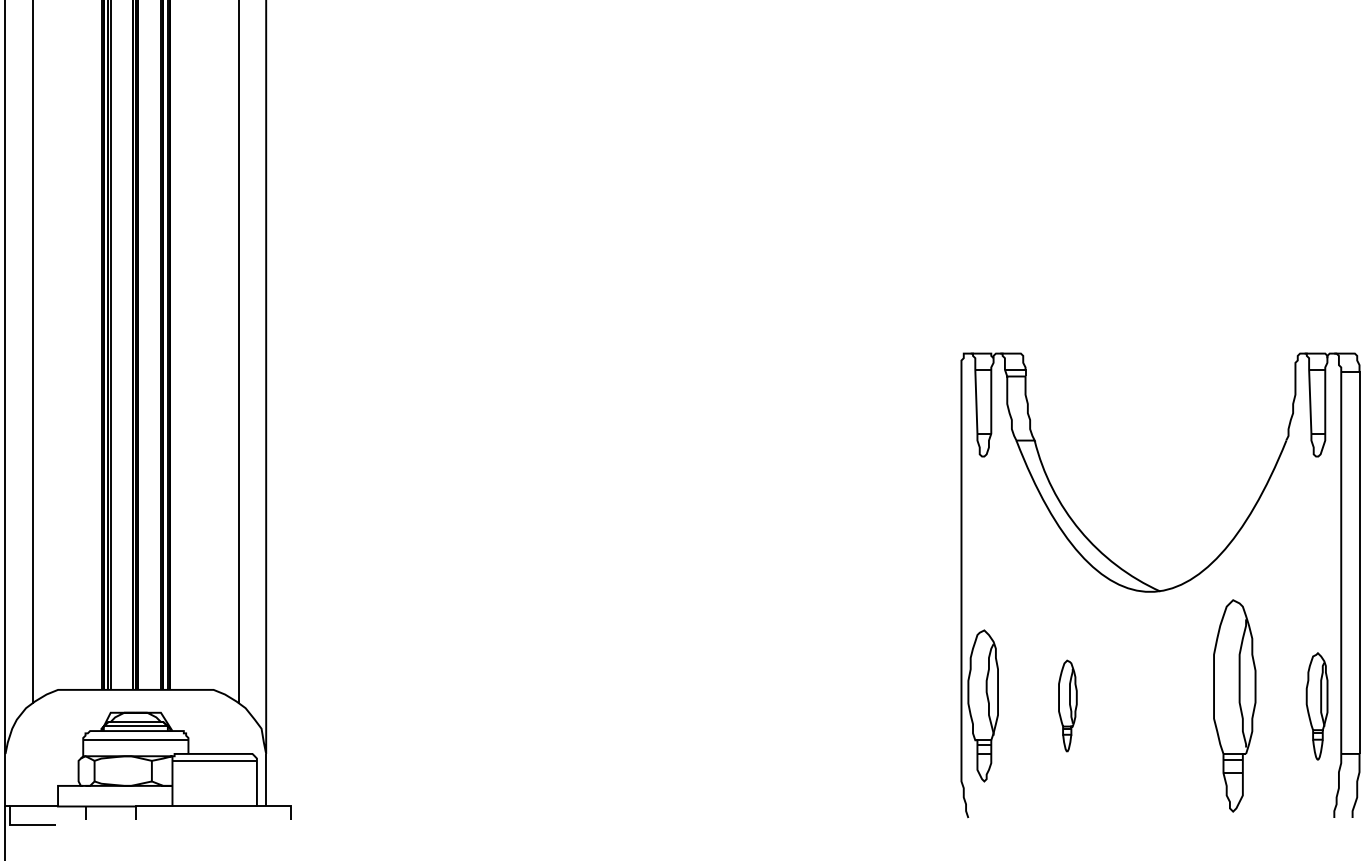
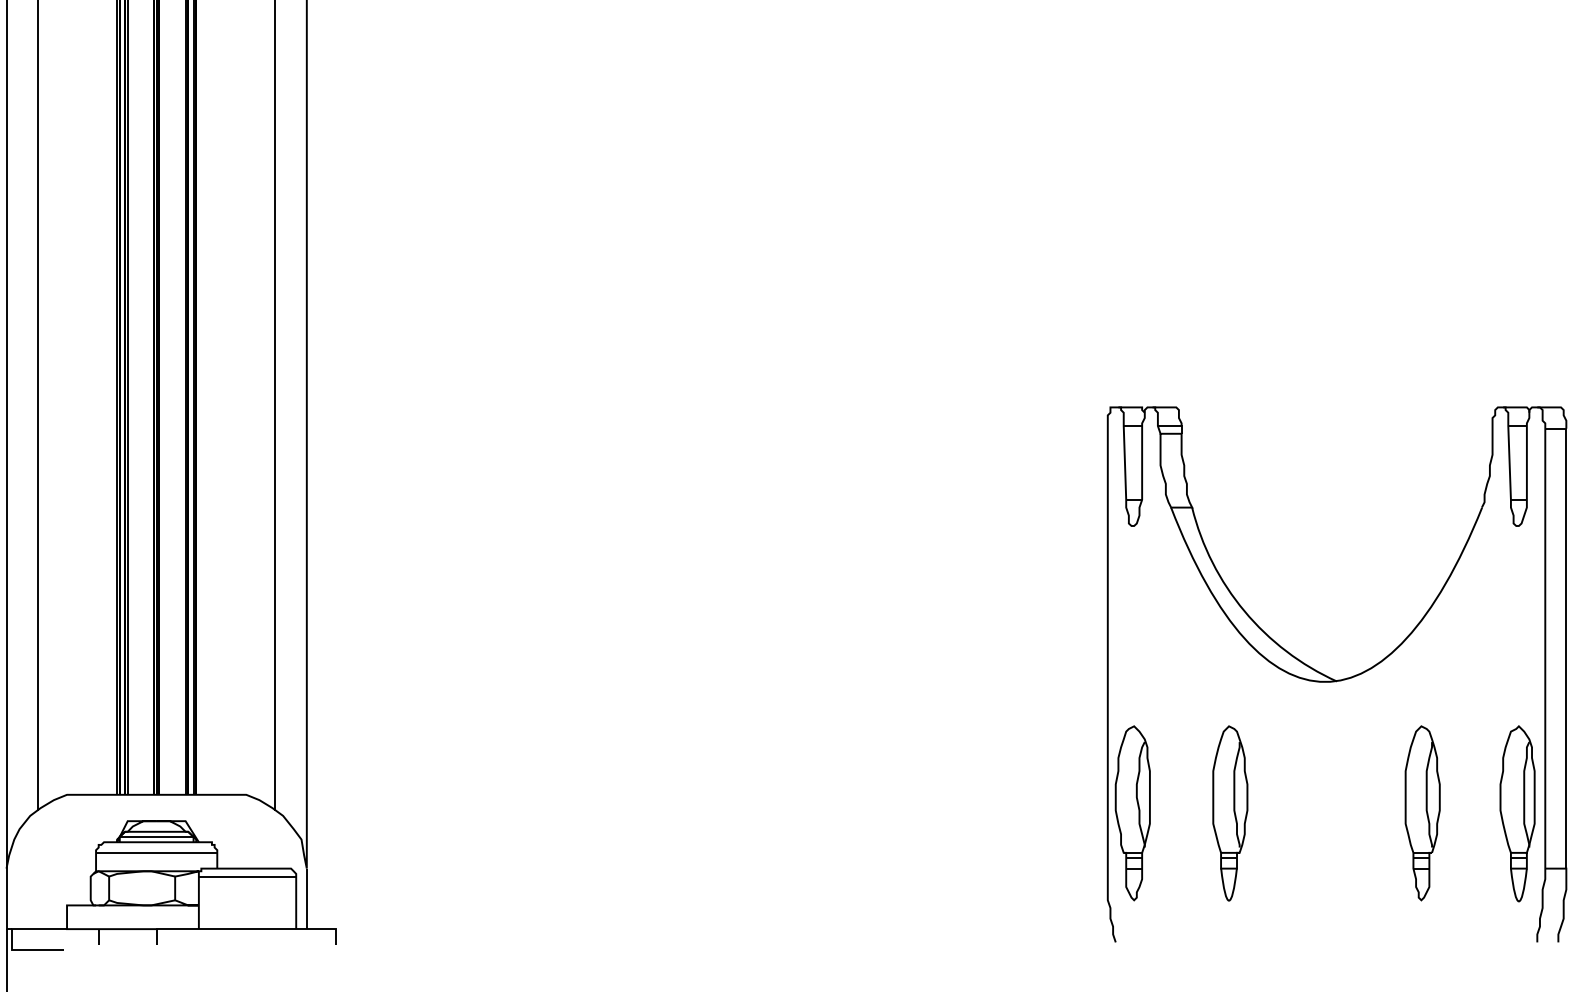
part: (1067, 705) -> (1229, 812), size x1.67
part: (1234, 705) -> (1422, 812), size x0.71
part: (1316, 706) -> (1516, 813), size x1.43

